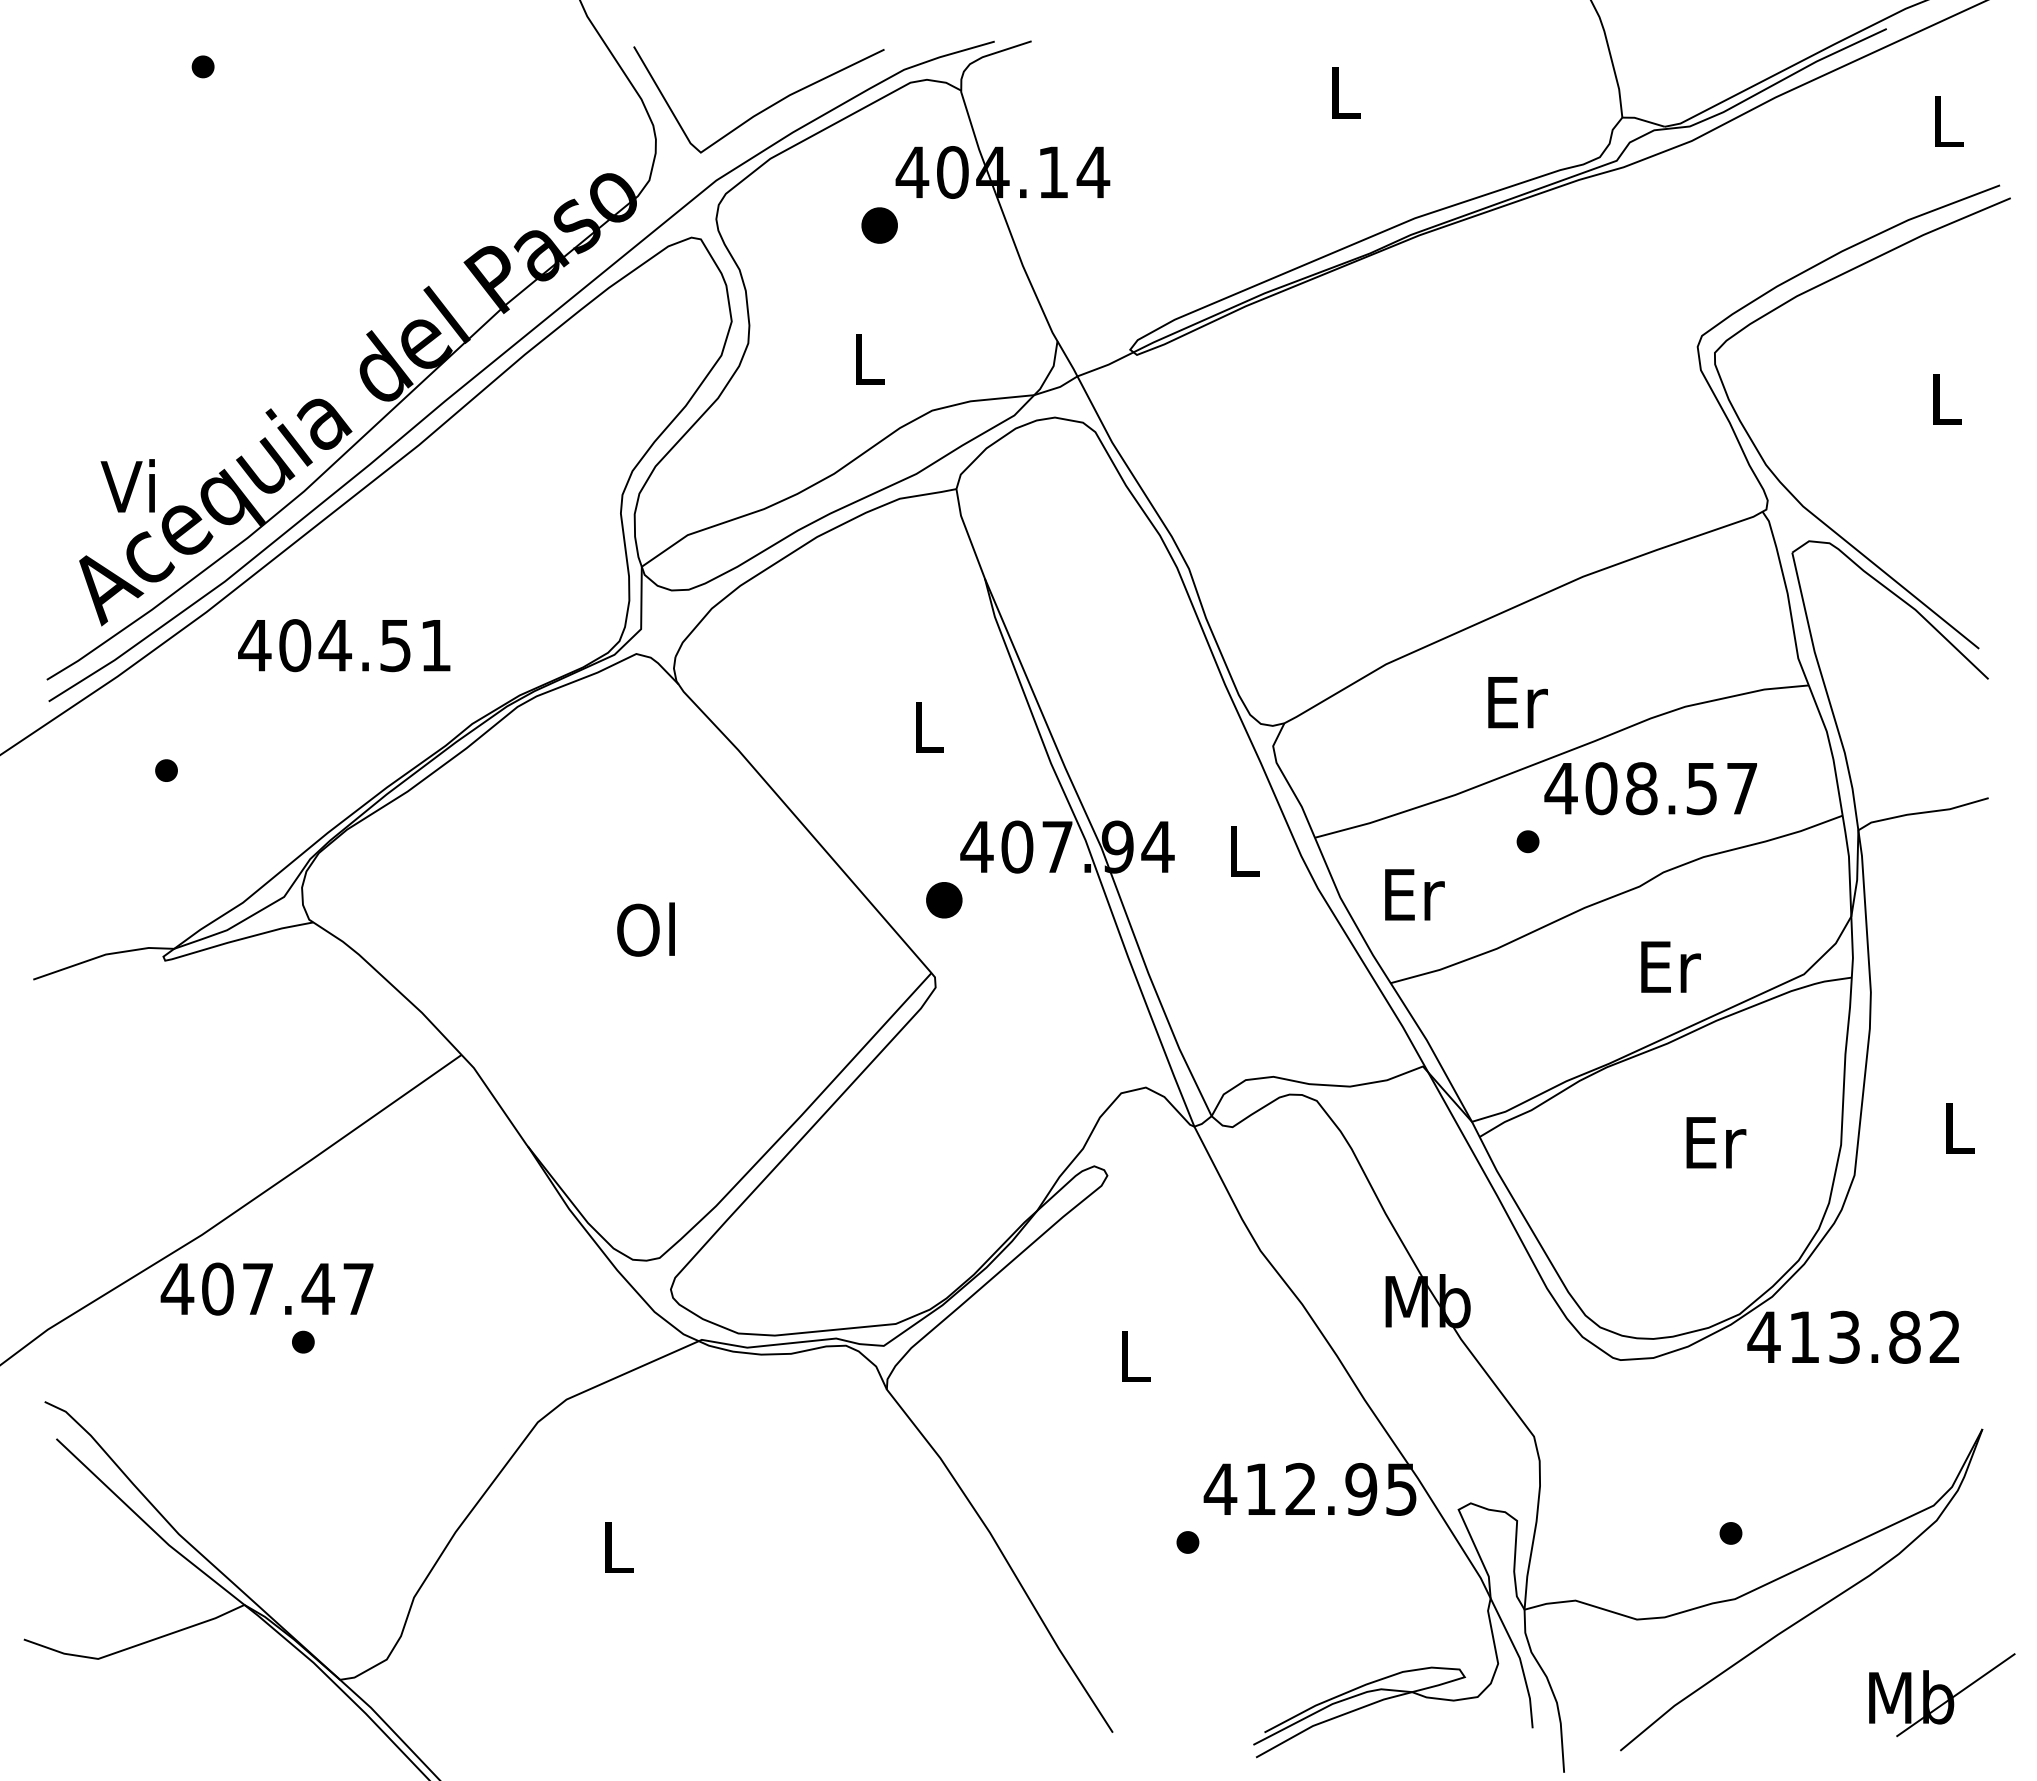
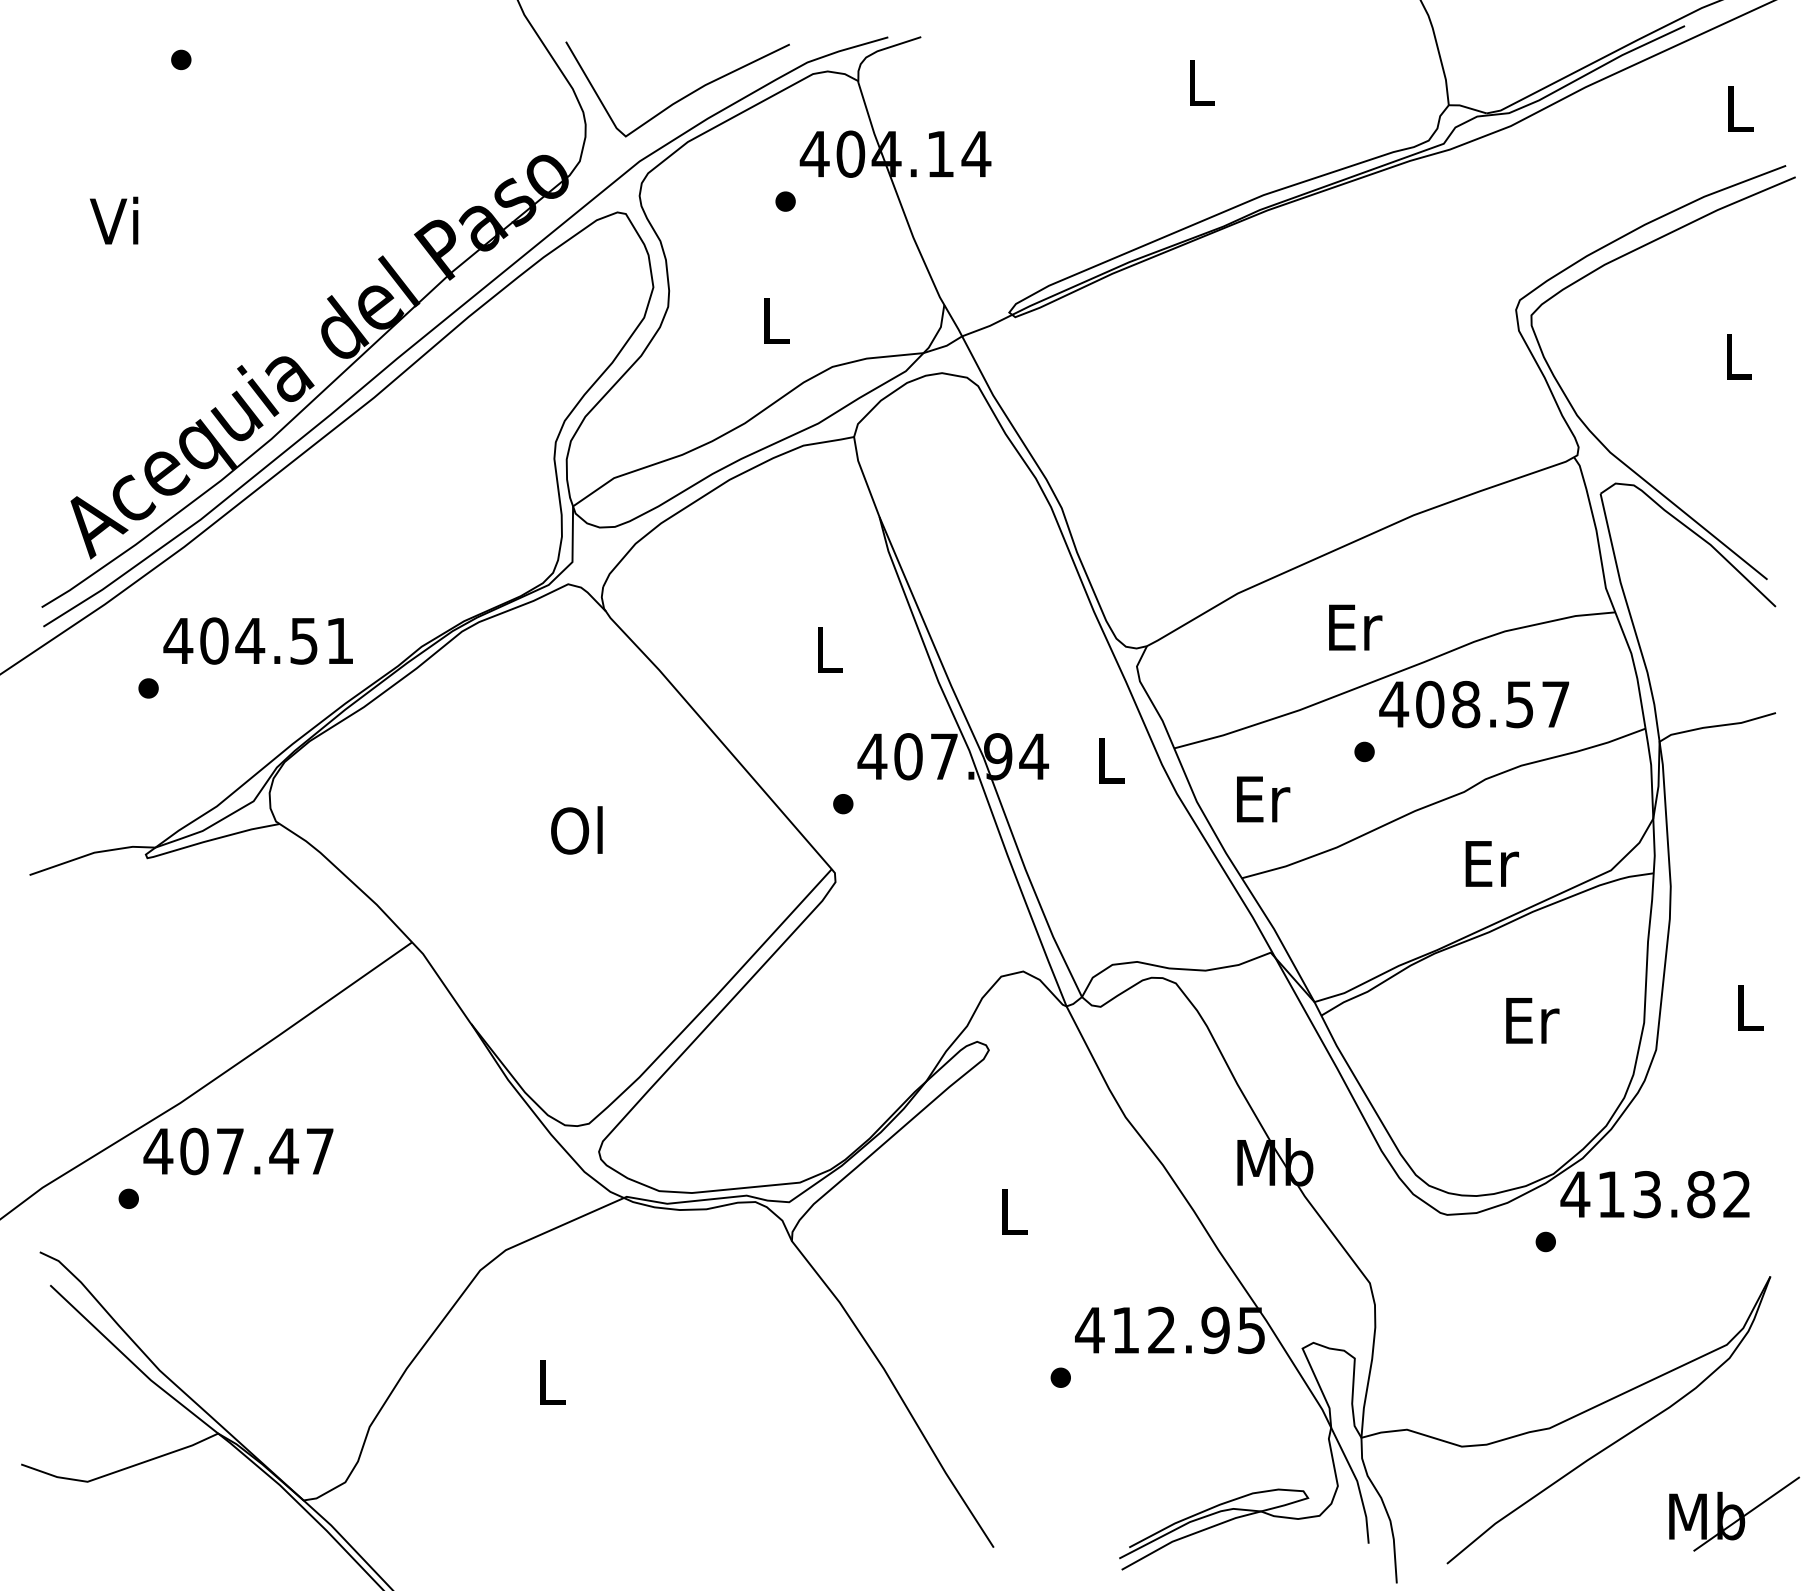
part: (879, 225) -> (785, 201), size x0.62
text: (127, 485) -> (113, 220), moved
text: (344, 645) -> (258, 640), moved
part: (944, 899) -> (843, 803), size x0.62
part: (303, 1341) -> (128, 1198), moved
part: (1730, 1533) -> (1545, 1242), moved

